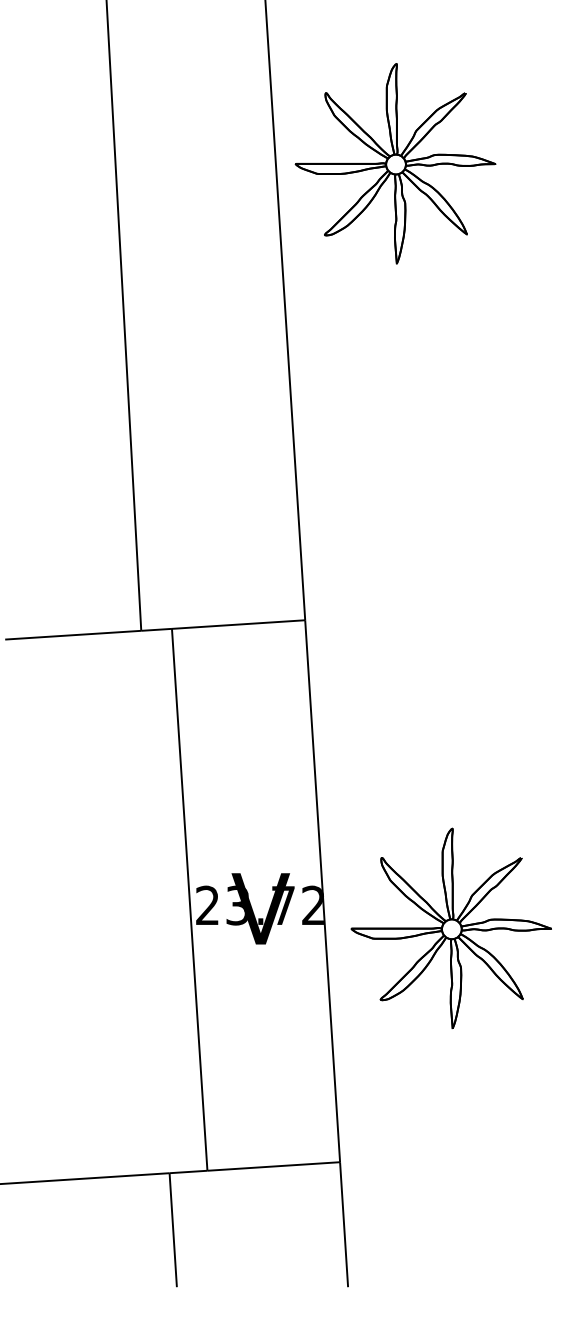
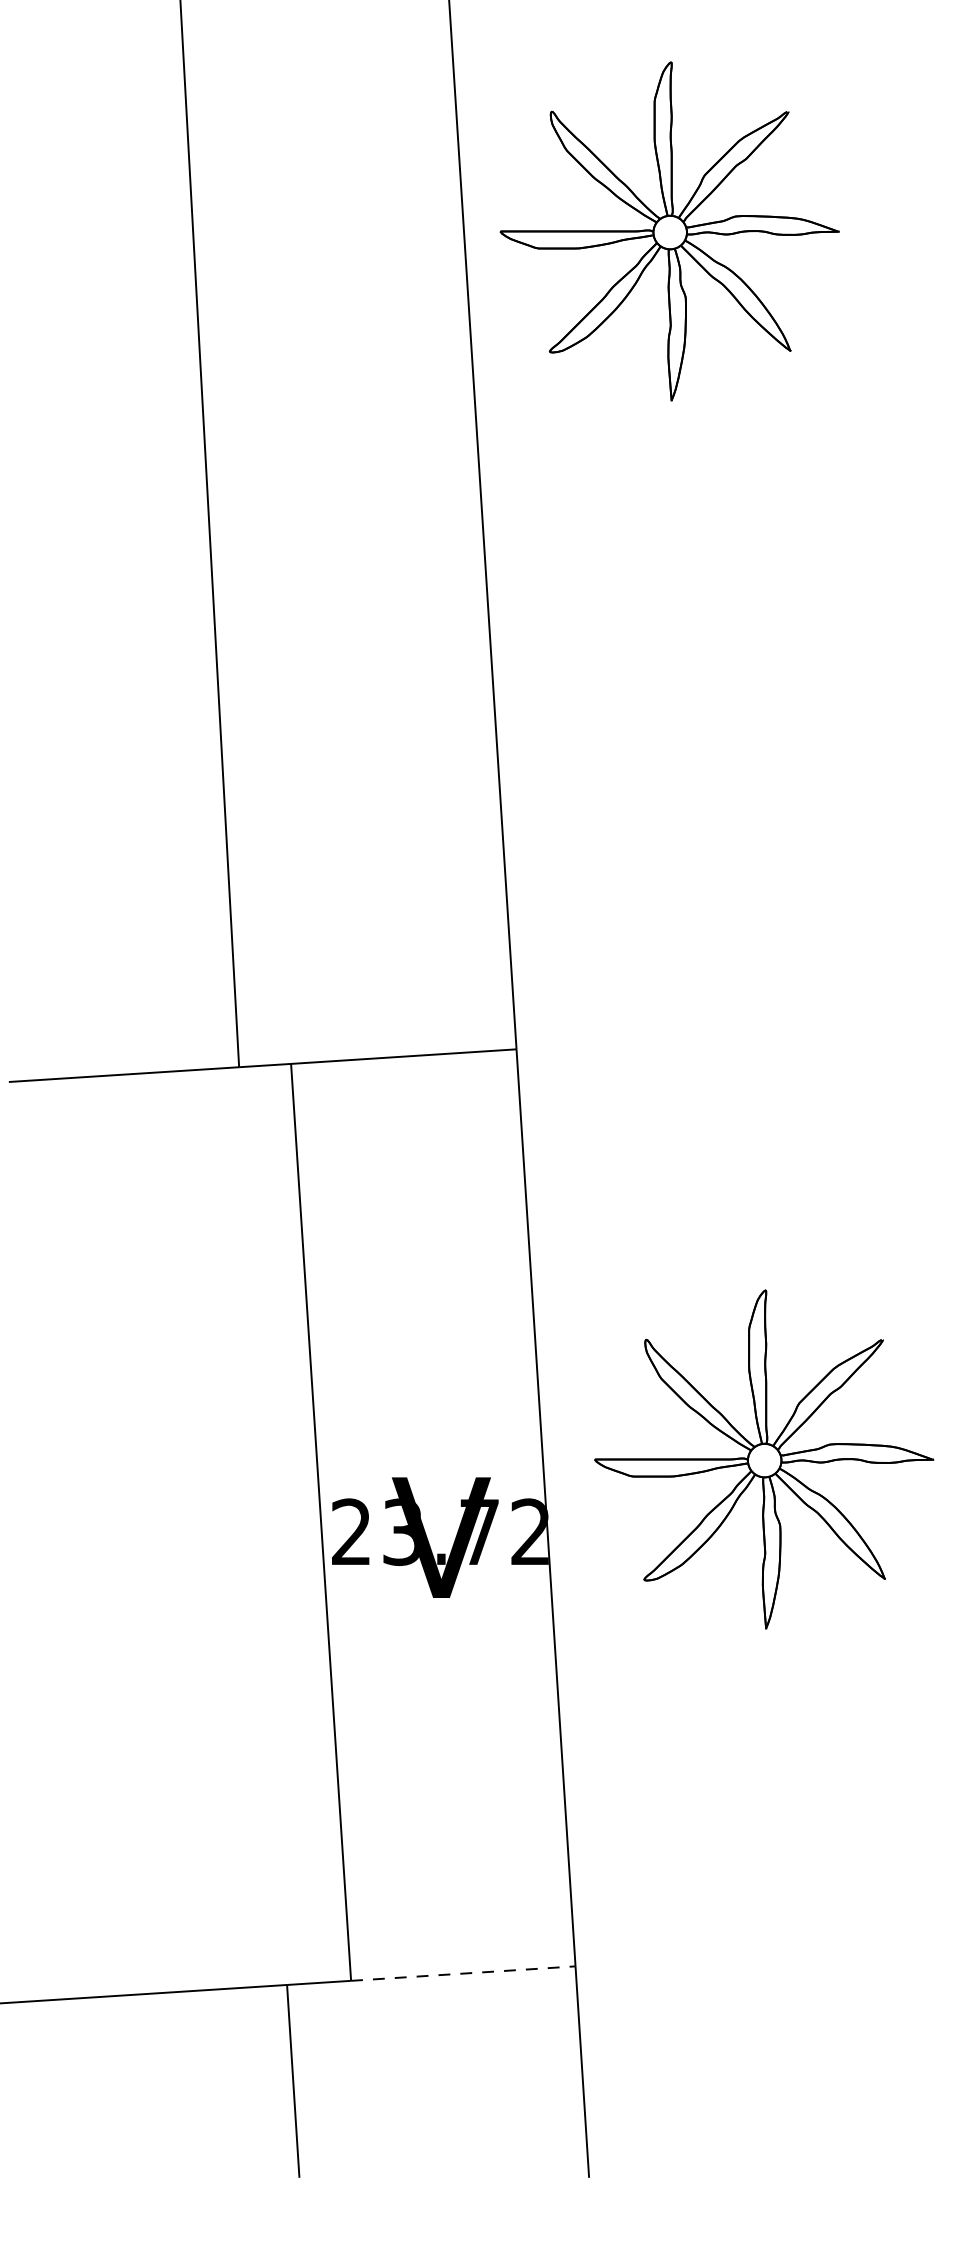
part: (395, 163) -> (669, 230), moved
part: (450, 928) -> (762, 1459), moved
line: (274, 1166) -> (464, 1973), solid -> dashed

